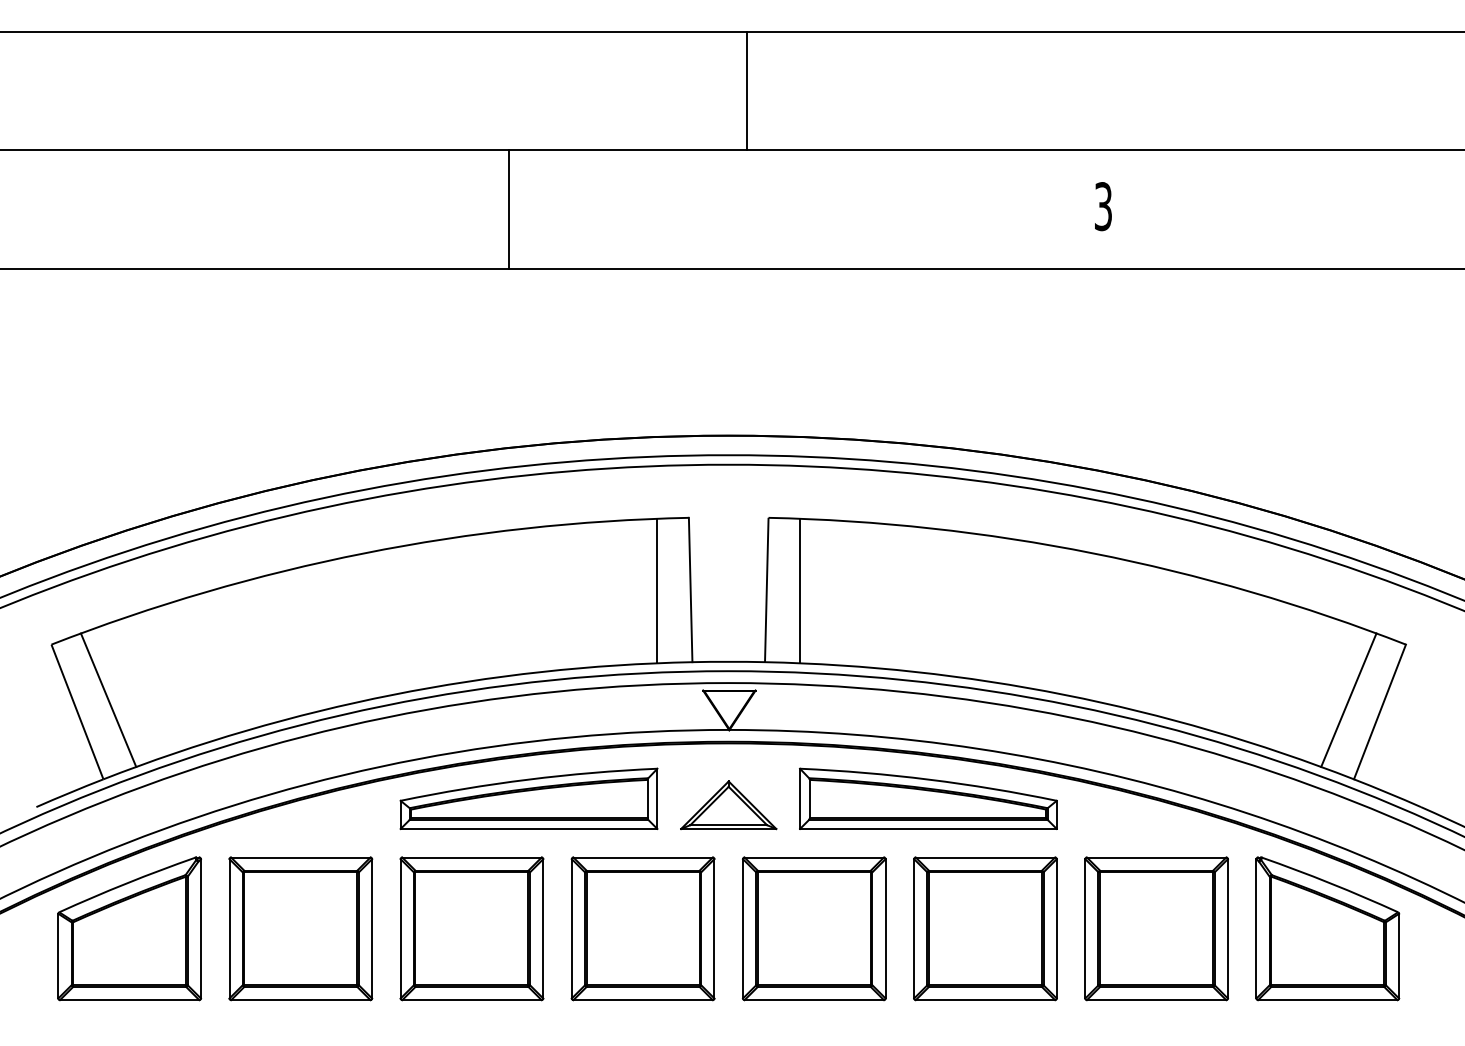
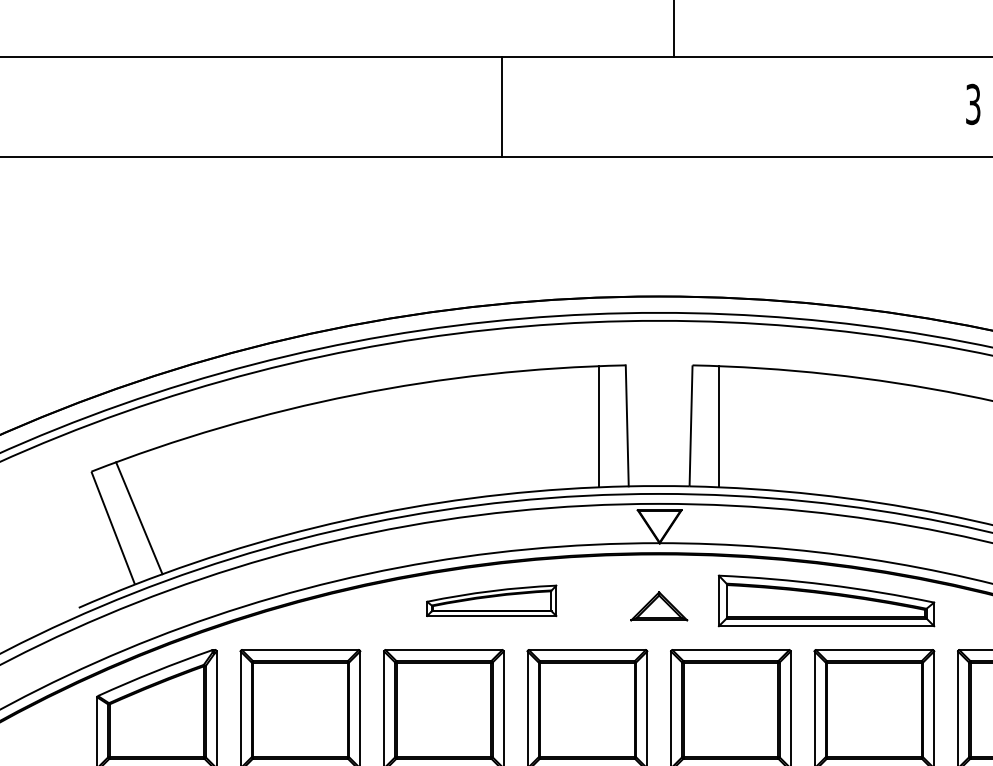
line: (508, 209) -> (502, 106), moved
part: (528, 798) -> (491, 600), size x0.6
part: (728, 805) -> (658, 606), size x0.7

